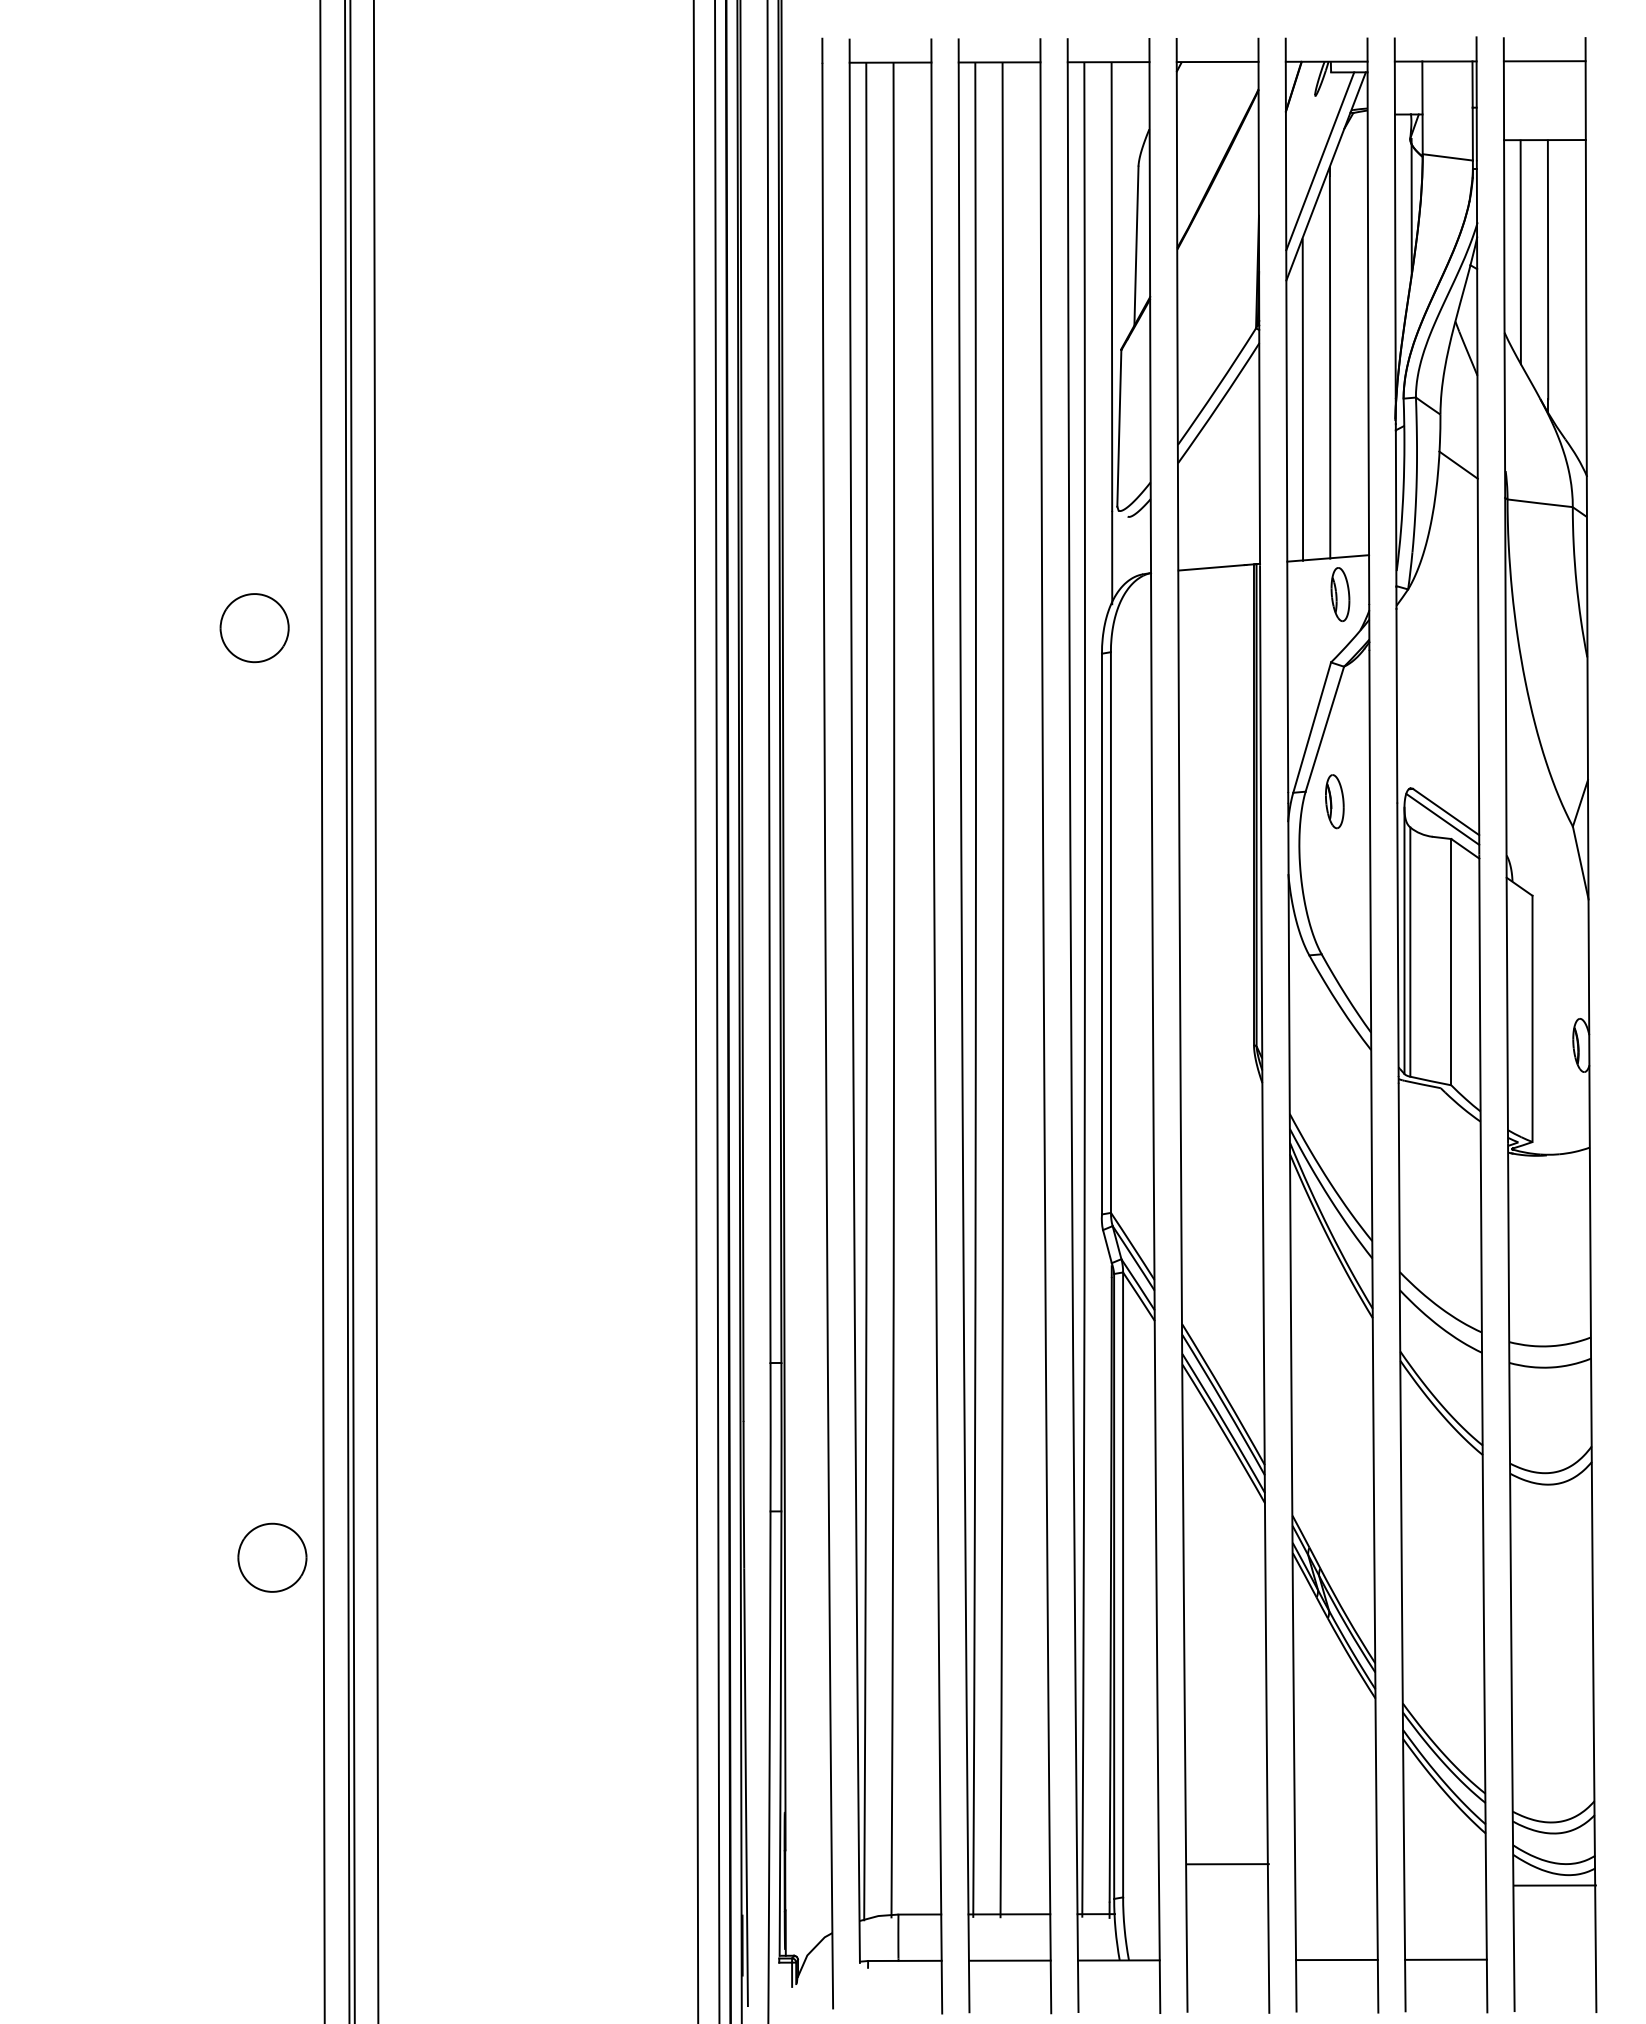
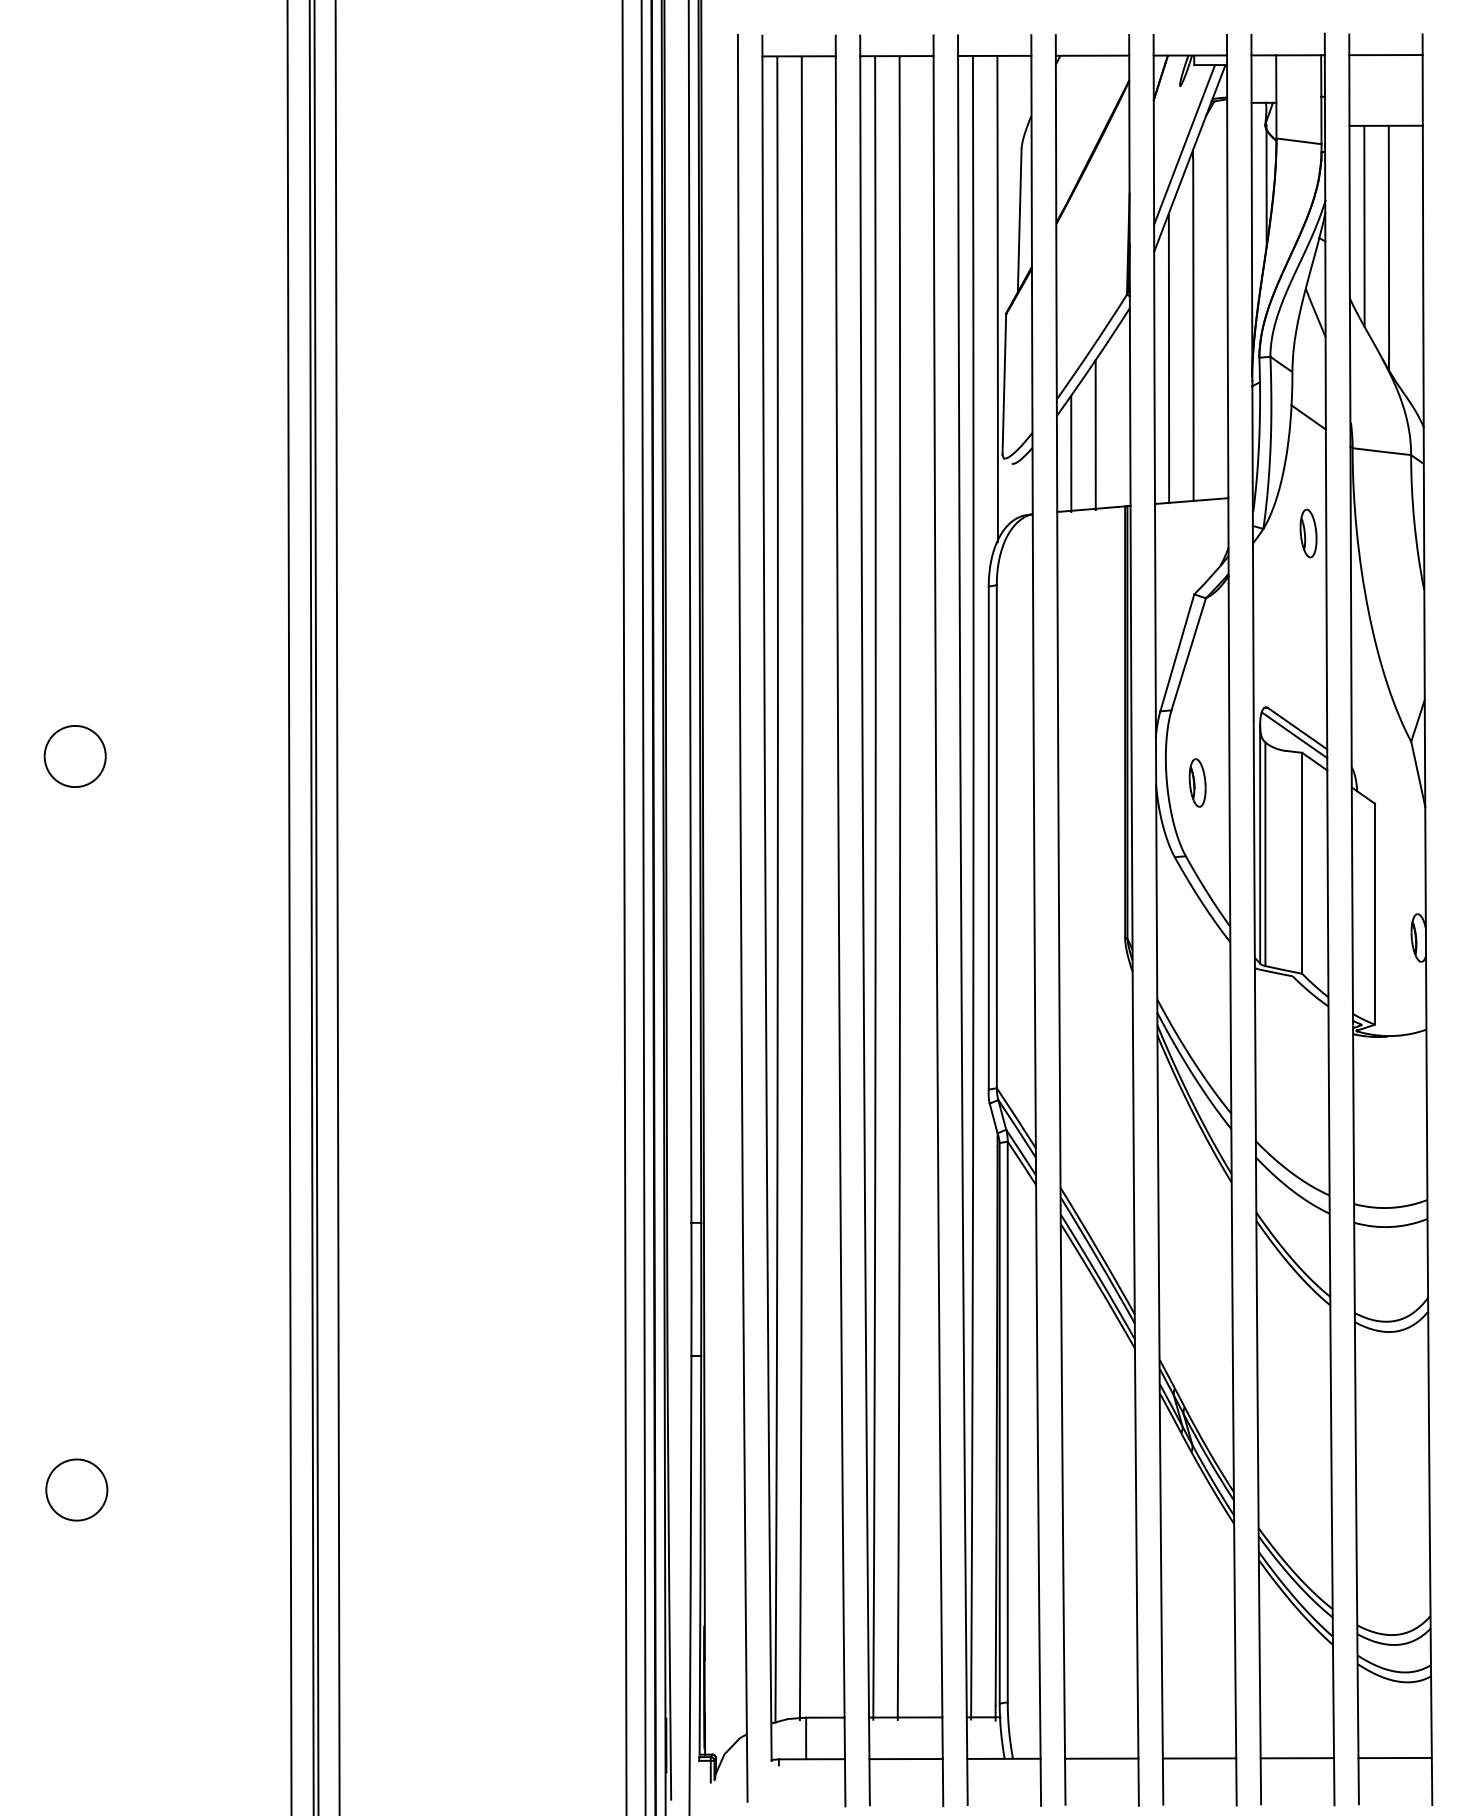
line: (1221, 484) -> (1095, 434), added
line: (1193, 505) -> (1070, 453), added
part: (1340, 594) -> (1308, 533), moved
part: (254, 628) -> (75, 756), moved
part: (1334, 801) -> (1197, 782), moved
part: (272, 1557) -> (76, 1489), moved
line: (1227, 1864) -> (1101, 1758), moved
line: (1554, 1885) -> (1394, 1758), moved

